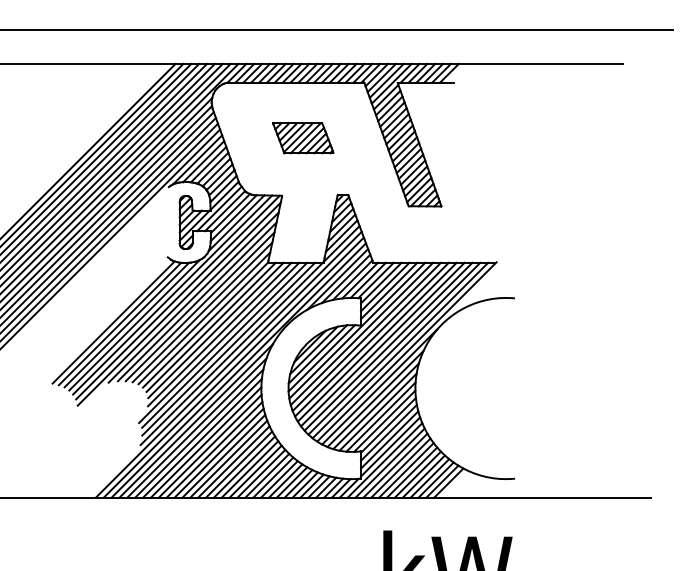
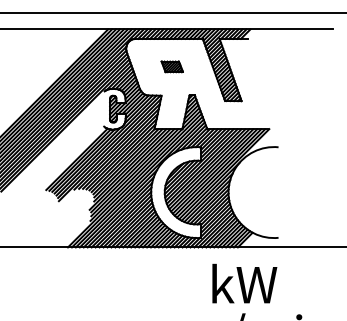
part: (303, 137) -> (172, 66), size x0.7

